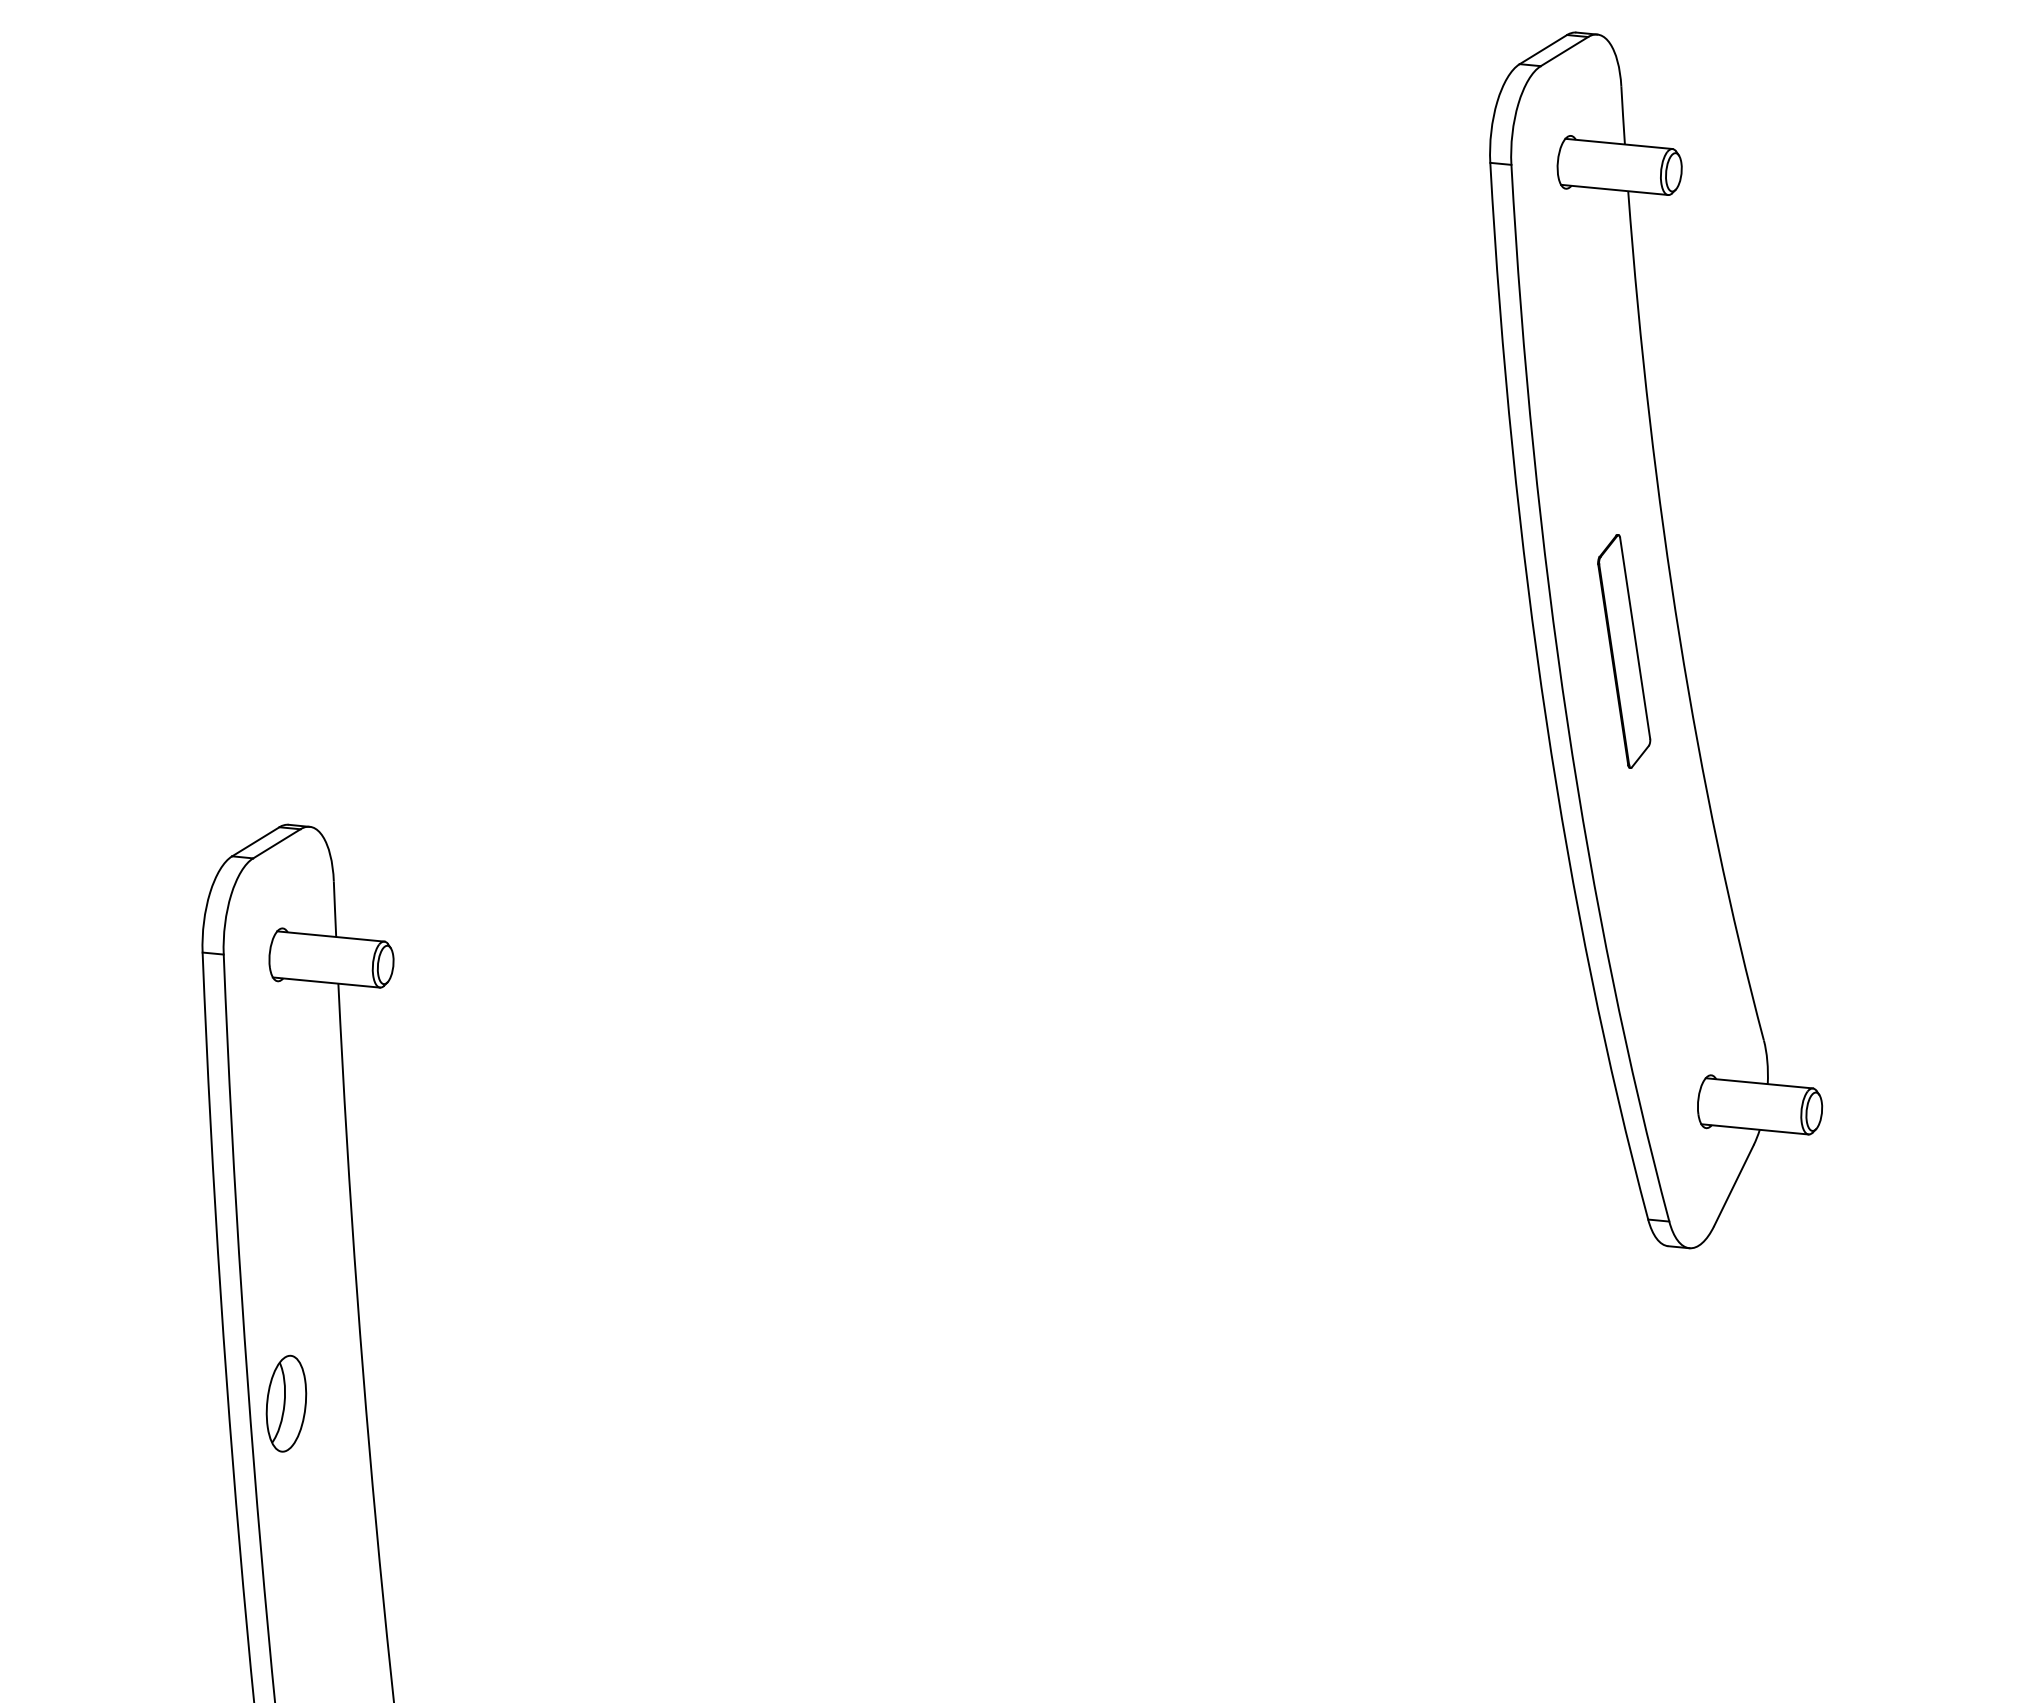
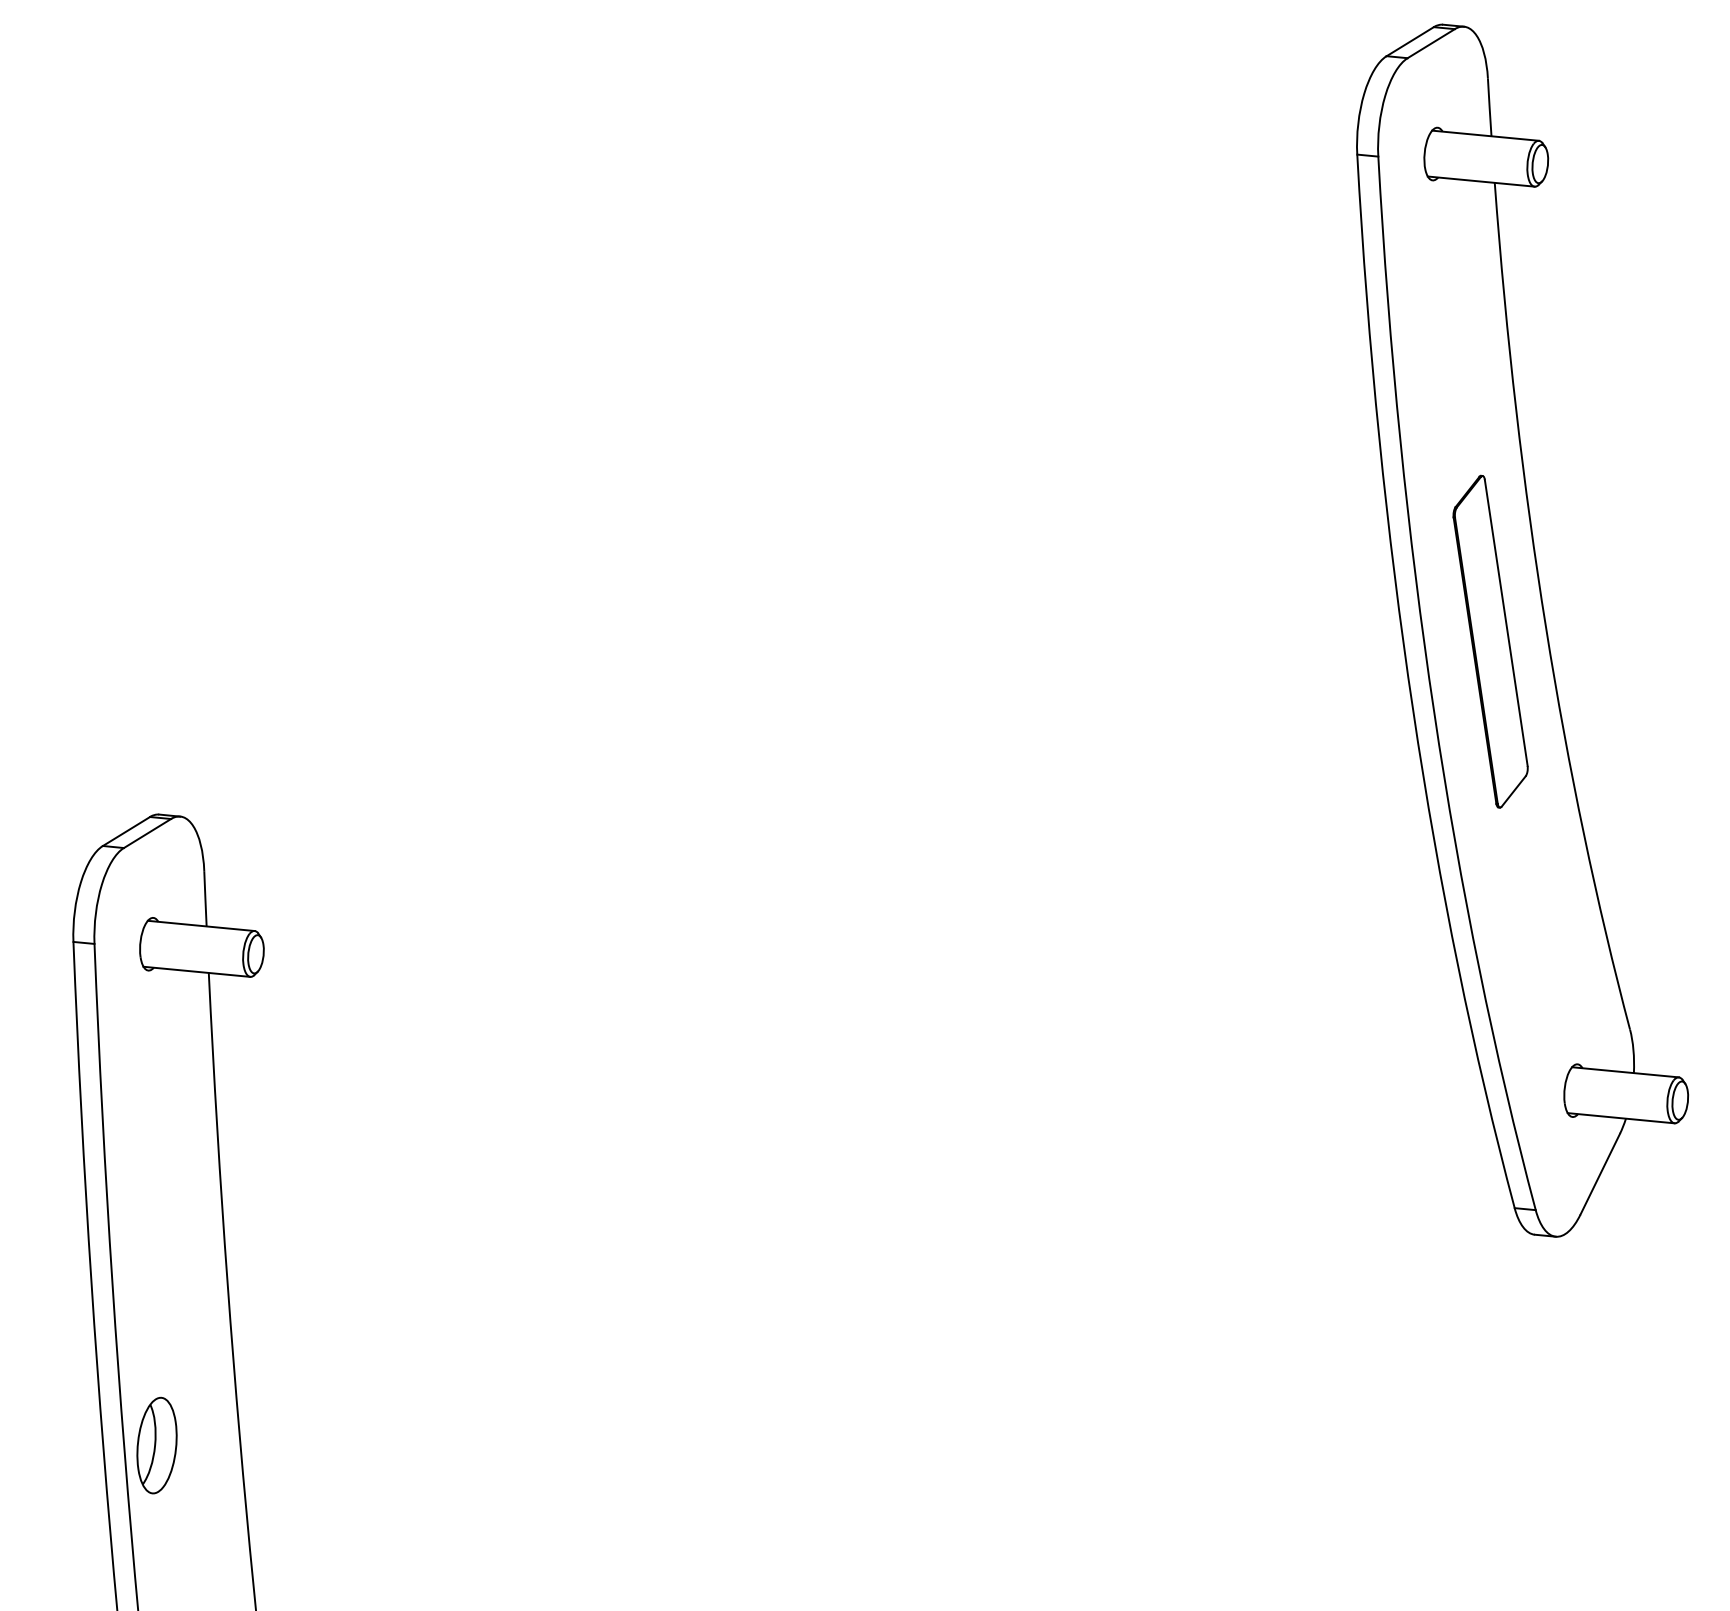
part: (1624, 651) -> (1491, 641), size x1.43
part: (286, 1403) -> (157, 1445), moved

